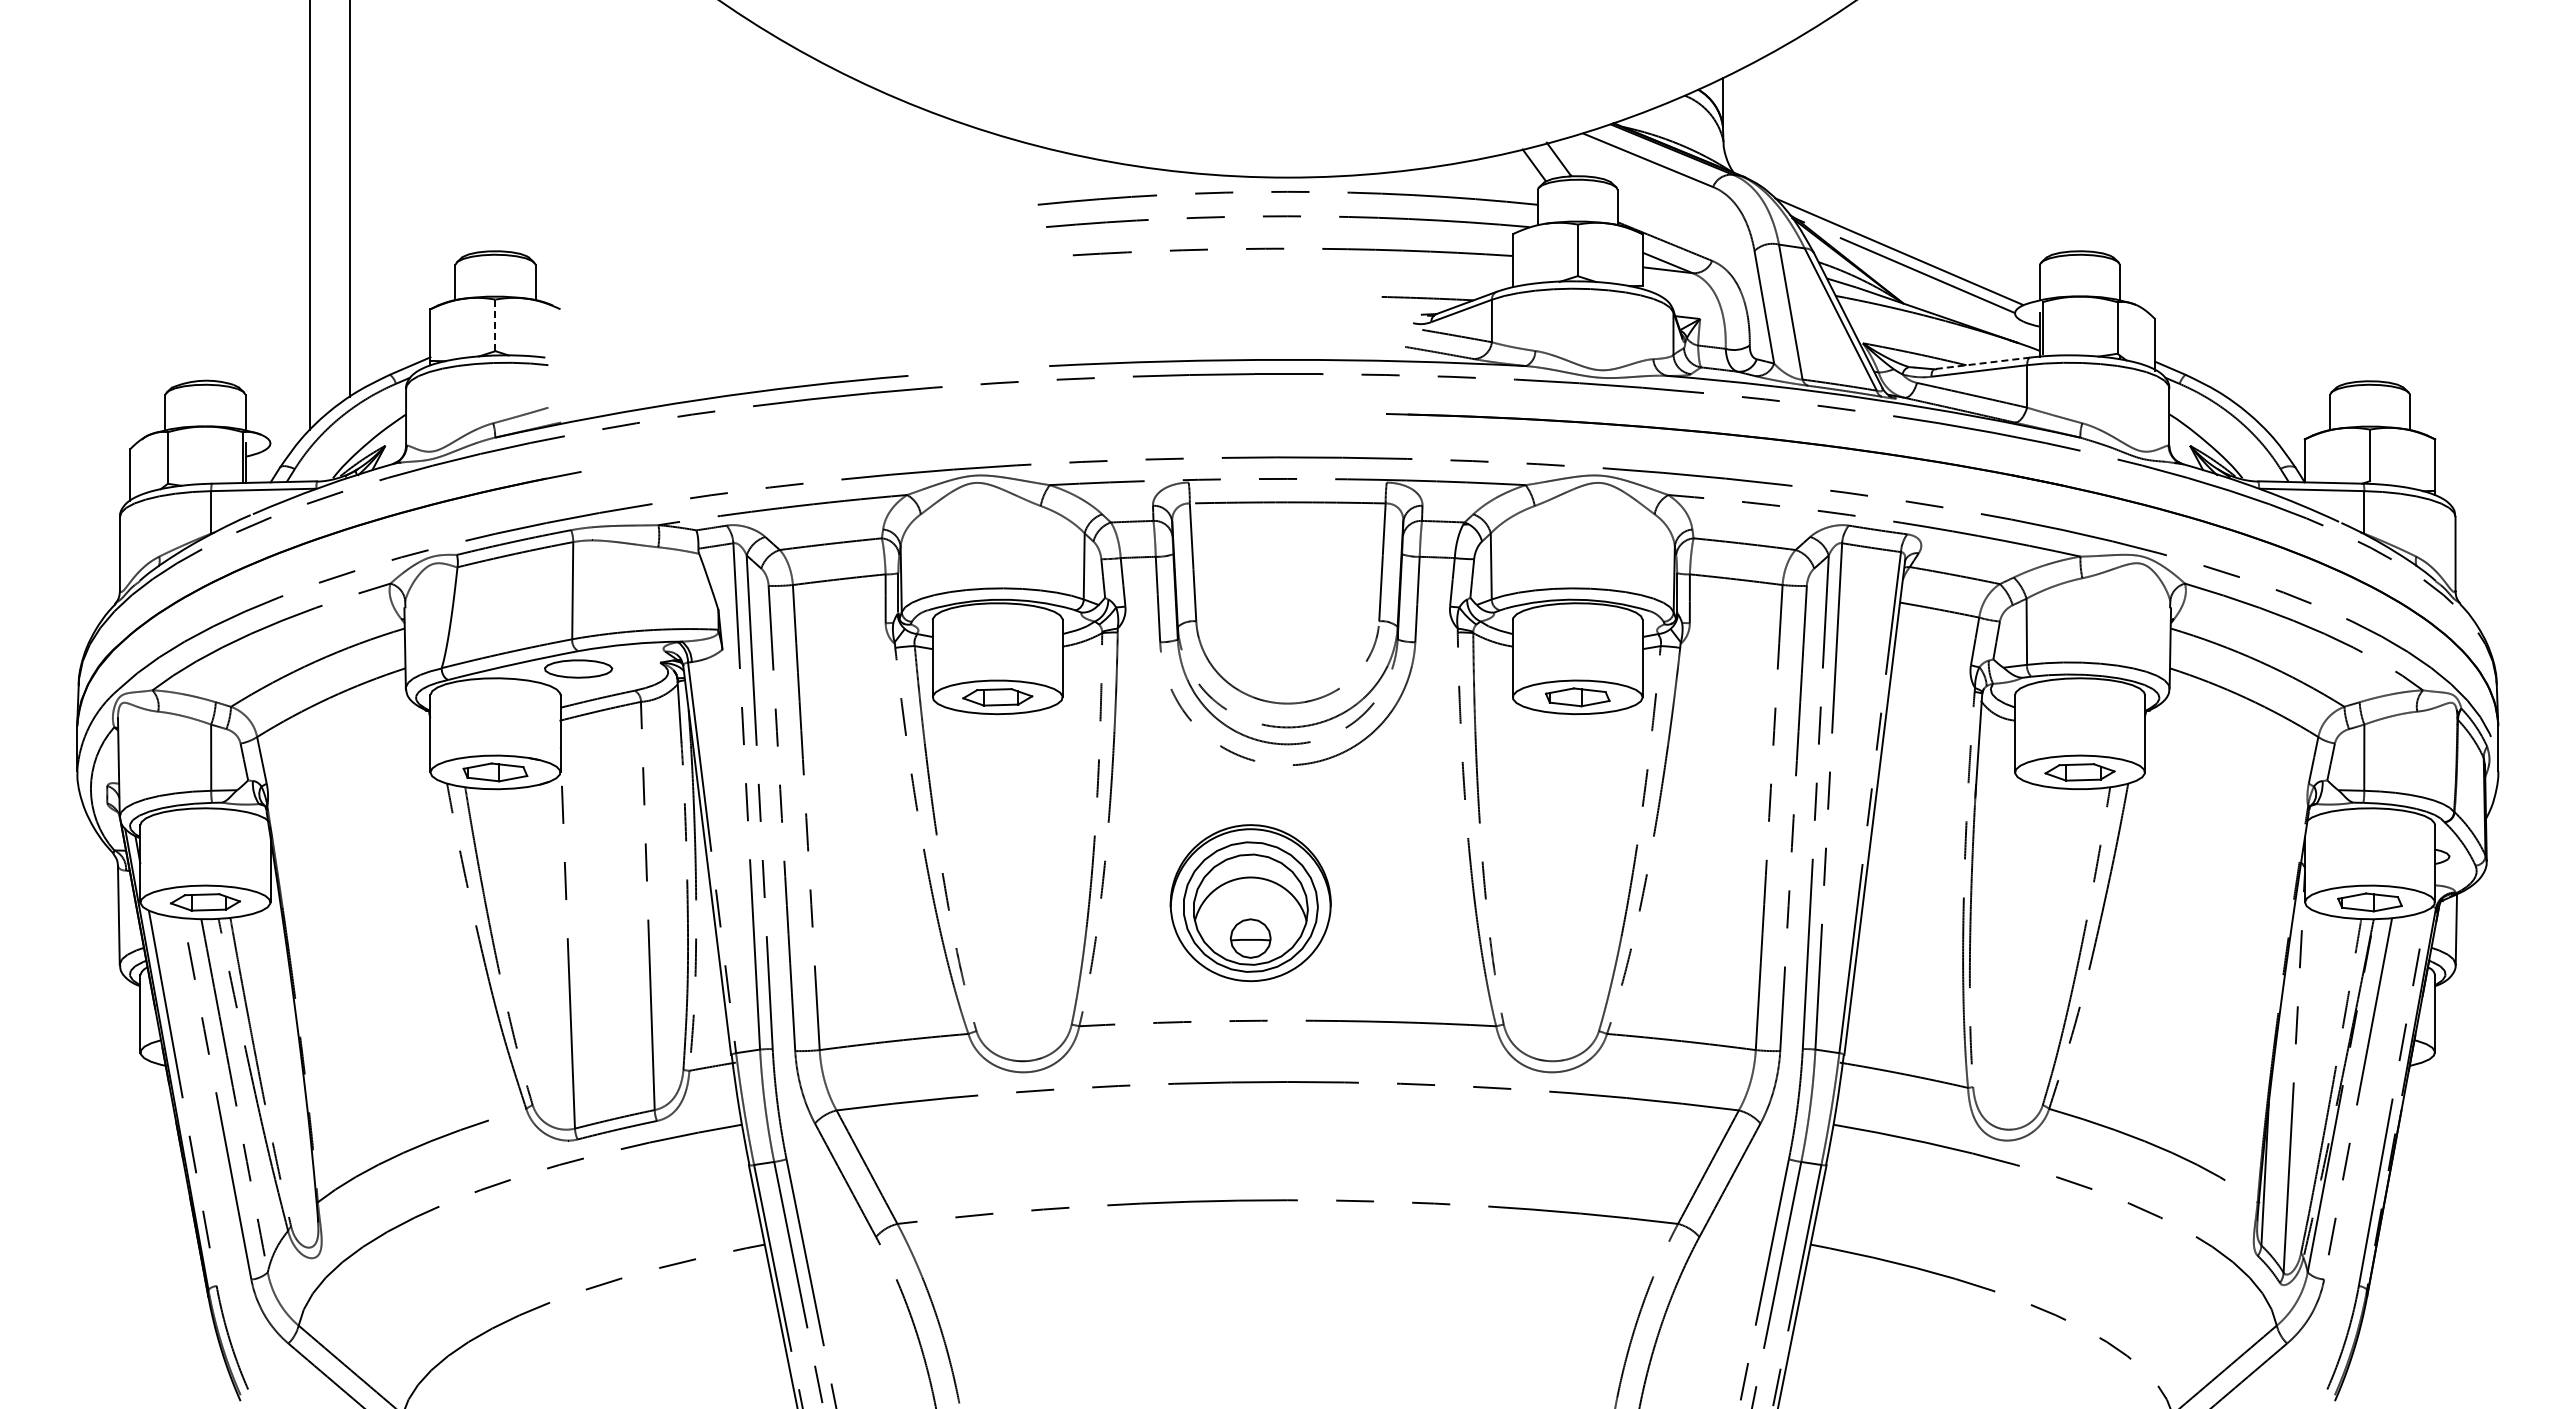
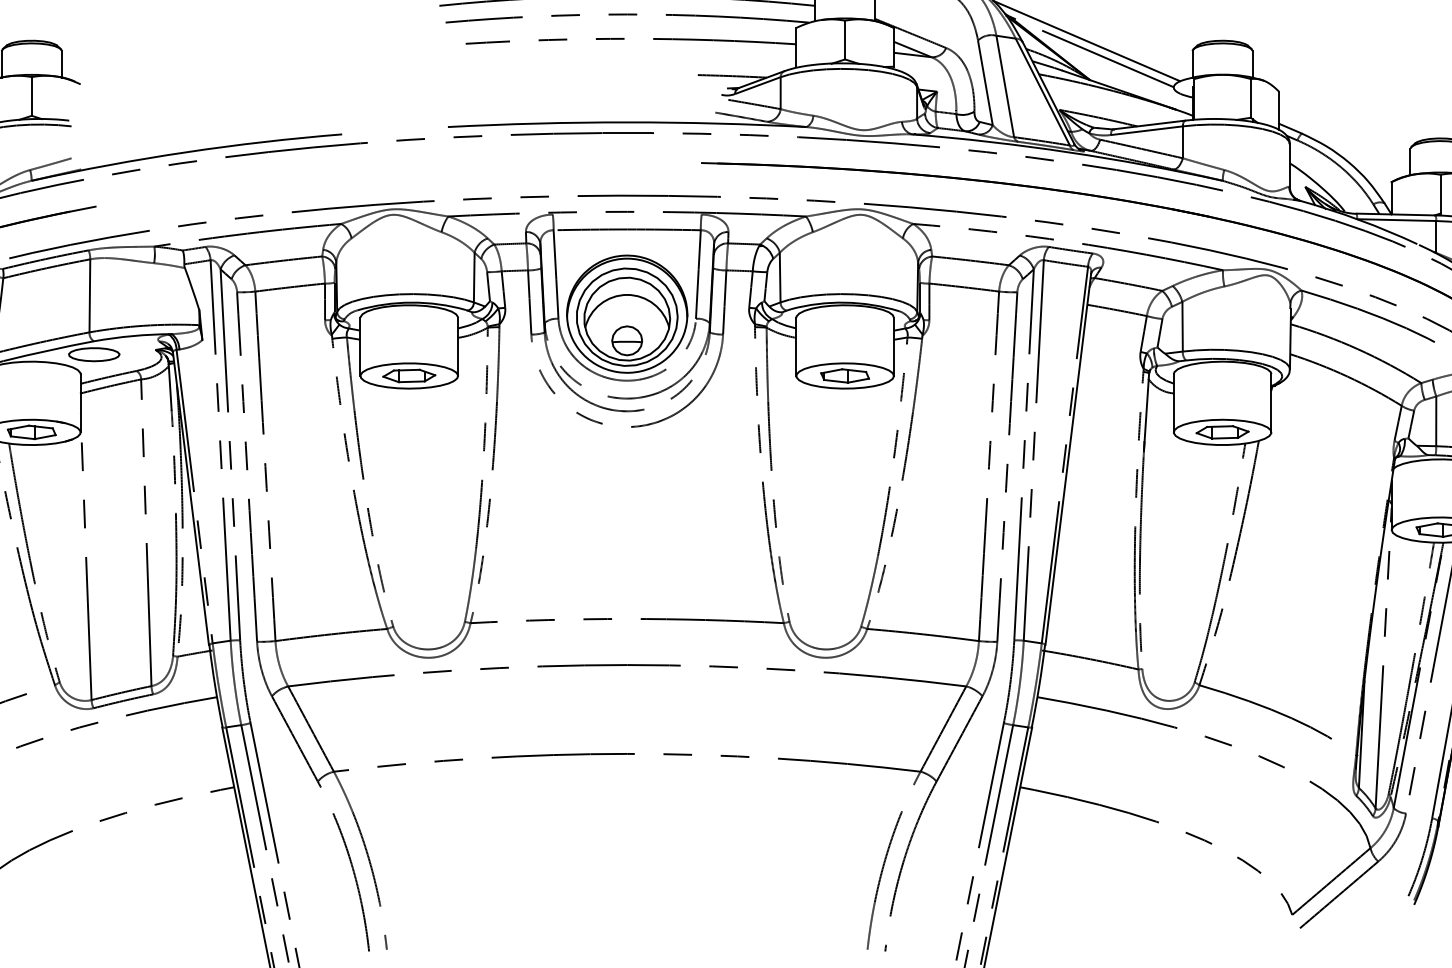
line: (495, 325) -> (31, 96), dashed -> solid
line: (1981, 363) -> (1148, 125), dashed -> solid
part: (1250, 903) -> (627, 314), moved

